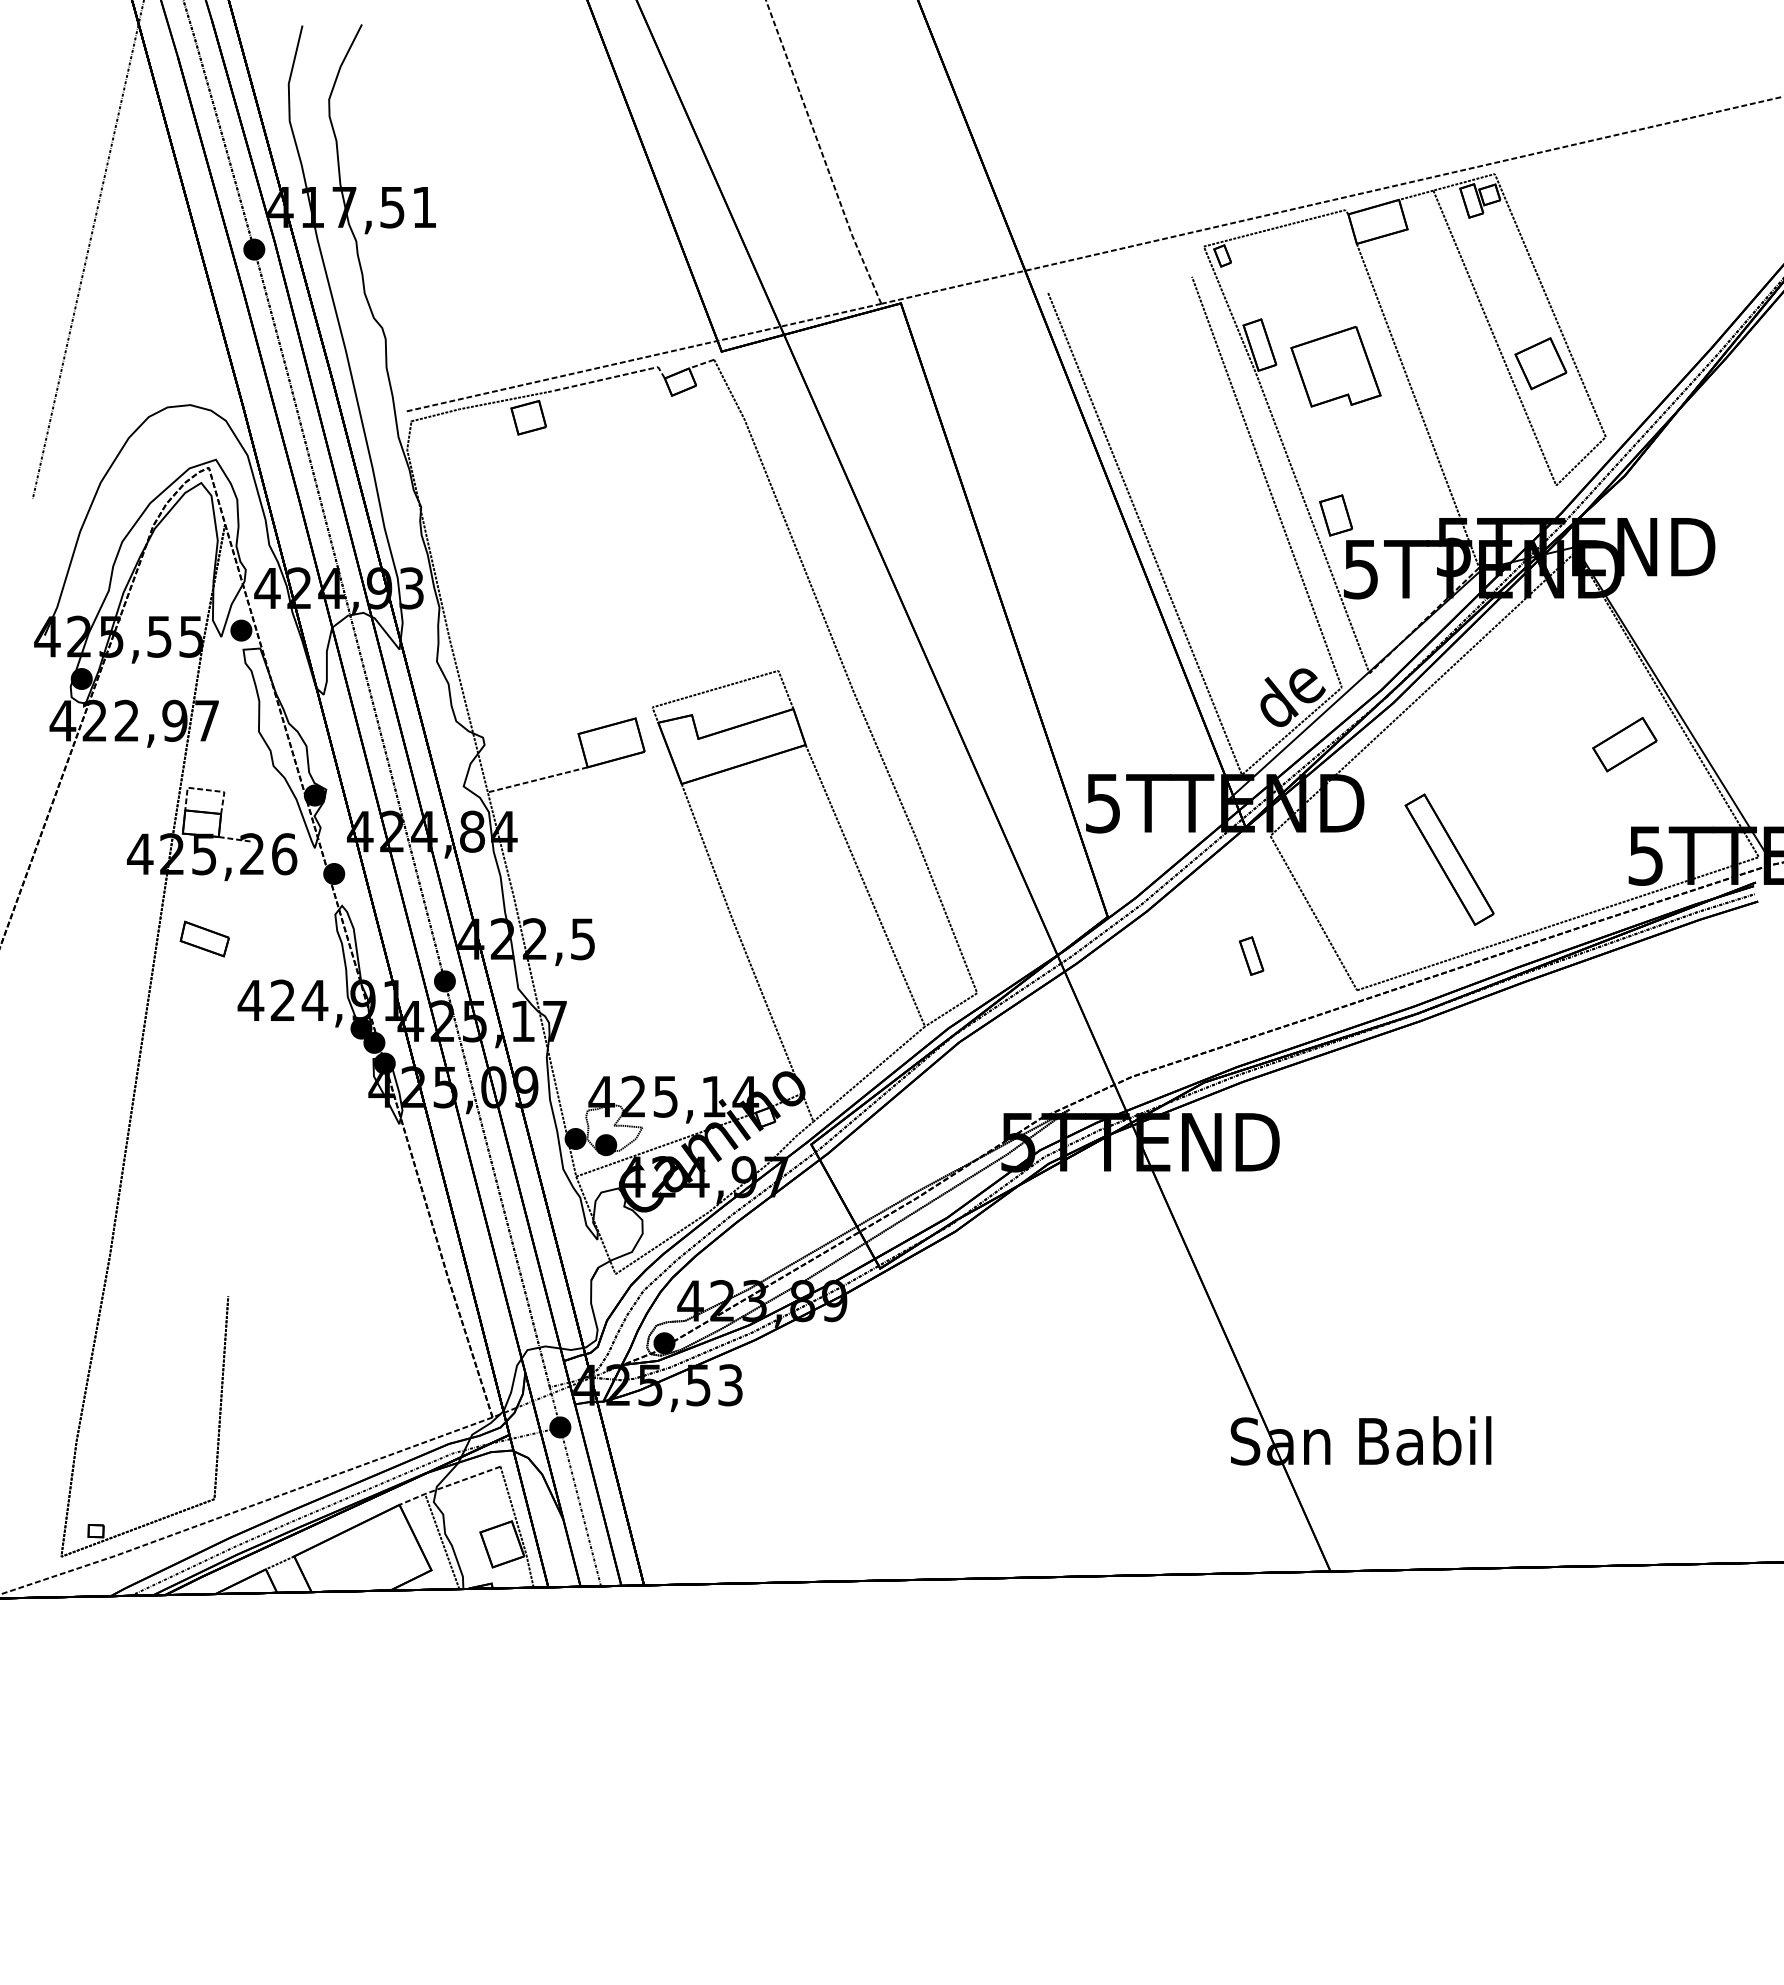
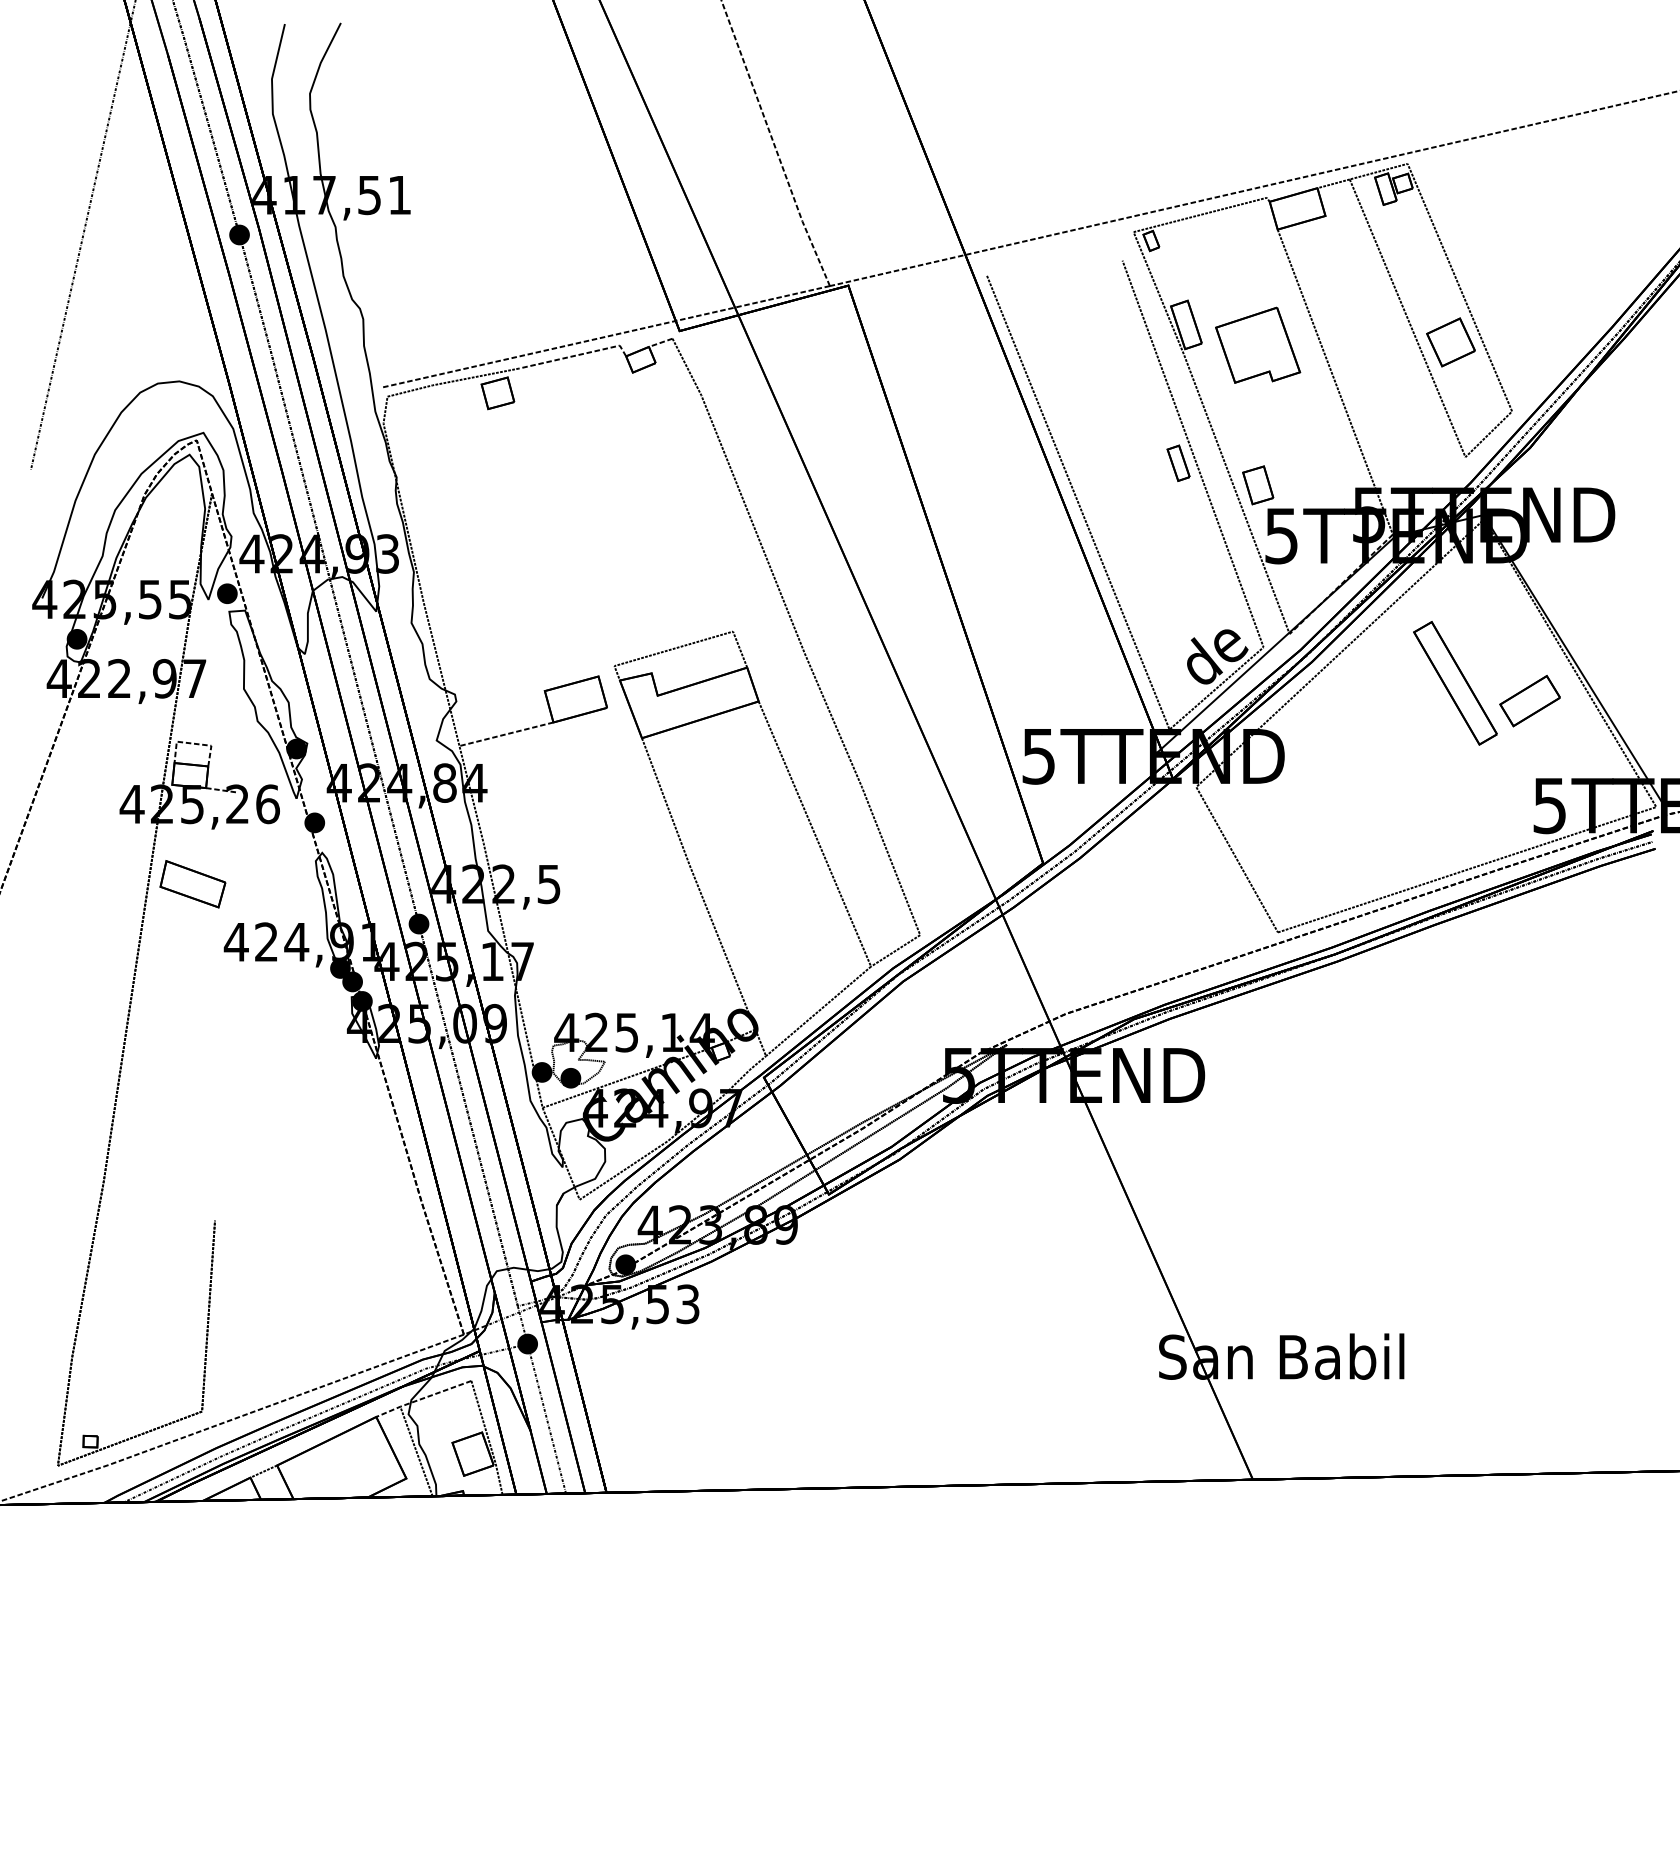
part: (1449, 859) -> (1455, 683), moved
part: (204, 938) -> (192, 883), size x1.43
part: (1251, 955) -> (1178, 462), moved

